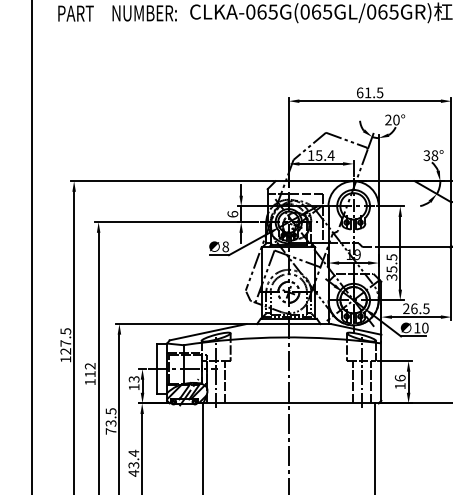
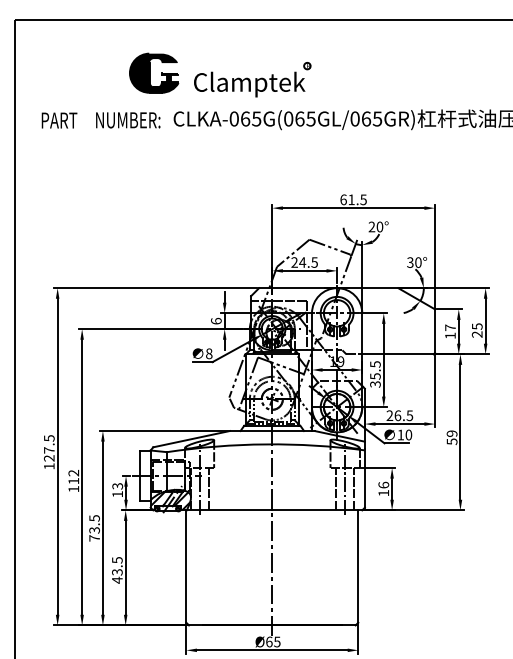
text: (320, 155) -> (304, 262), 15.4 -> 24.5
text: (434, 155) -> (418, 262), 38° -> 30°
text: (133, 452) -> (117, 559), 43.4 -> 43.5

